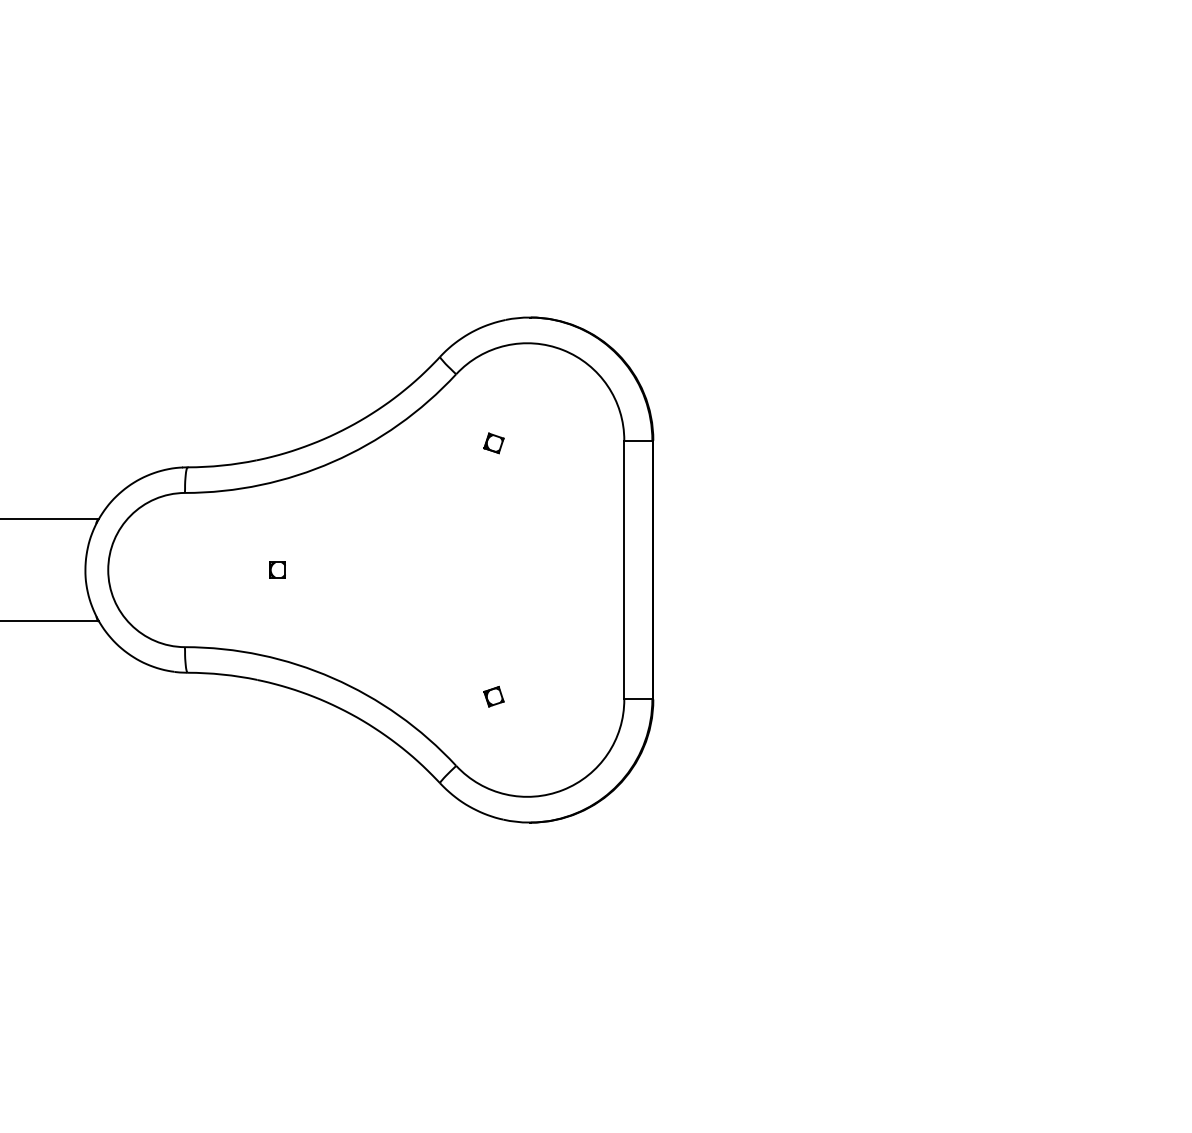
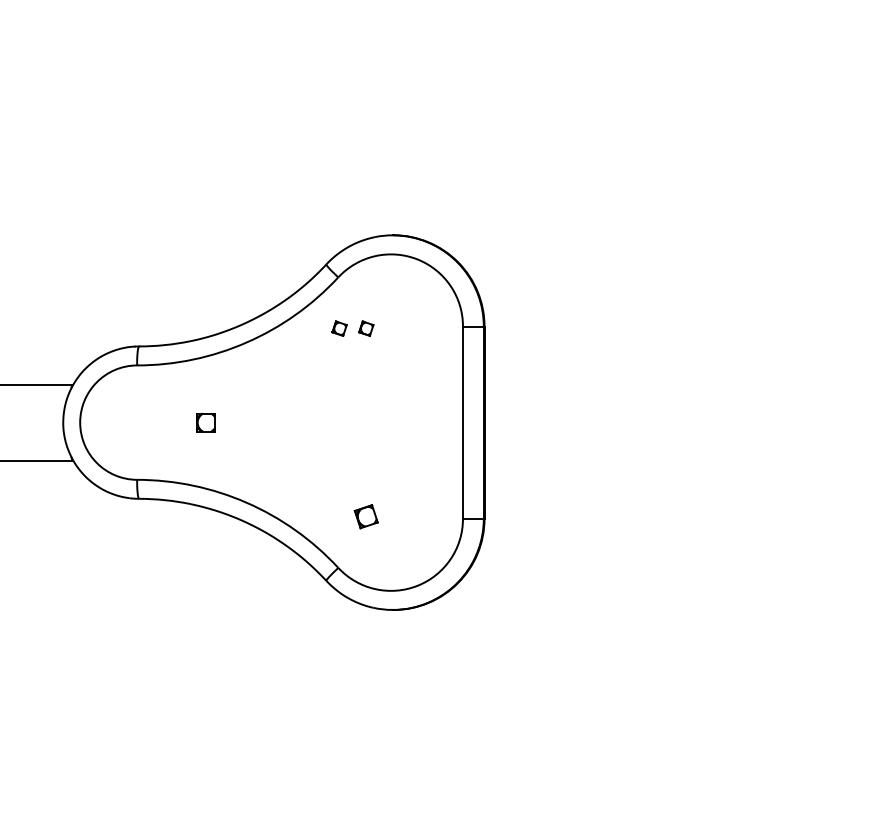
part: (457, 443) -> (339, 328), added
part: (277, 569) -> (205, 422), size x1.6
part: (493, 696) -> (365, 516), size x1.6

